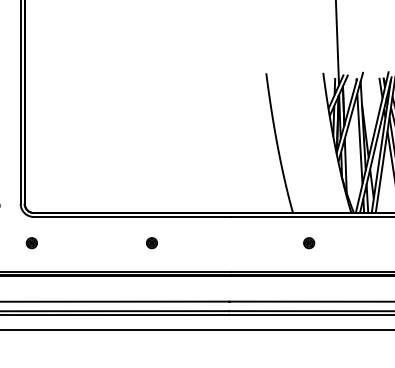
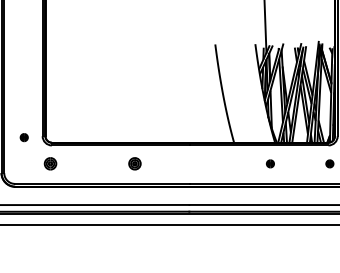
part: (31, 242) -> (50, 163), size x1.6
part: (151, 242) -> (134, 163), size x1.6
part: (309, 242) -> (270, 163), moved

